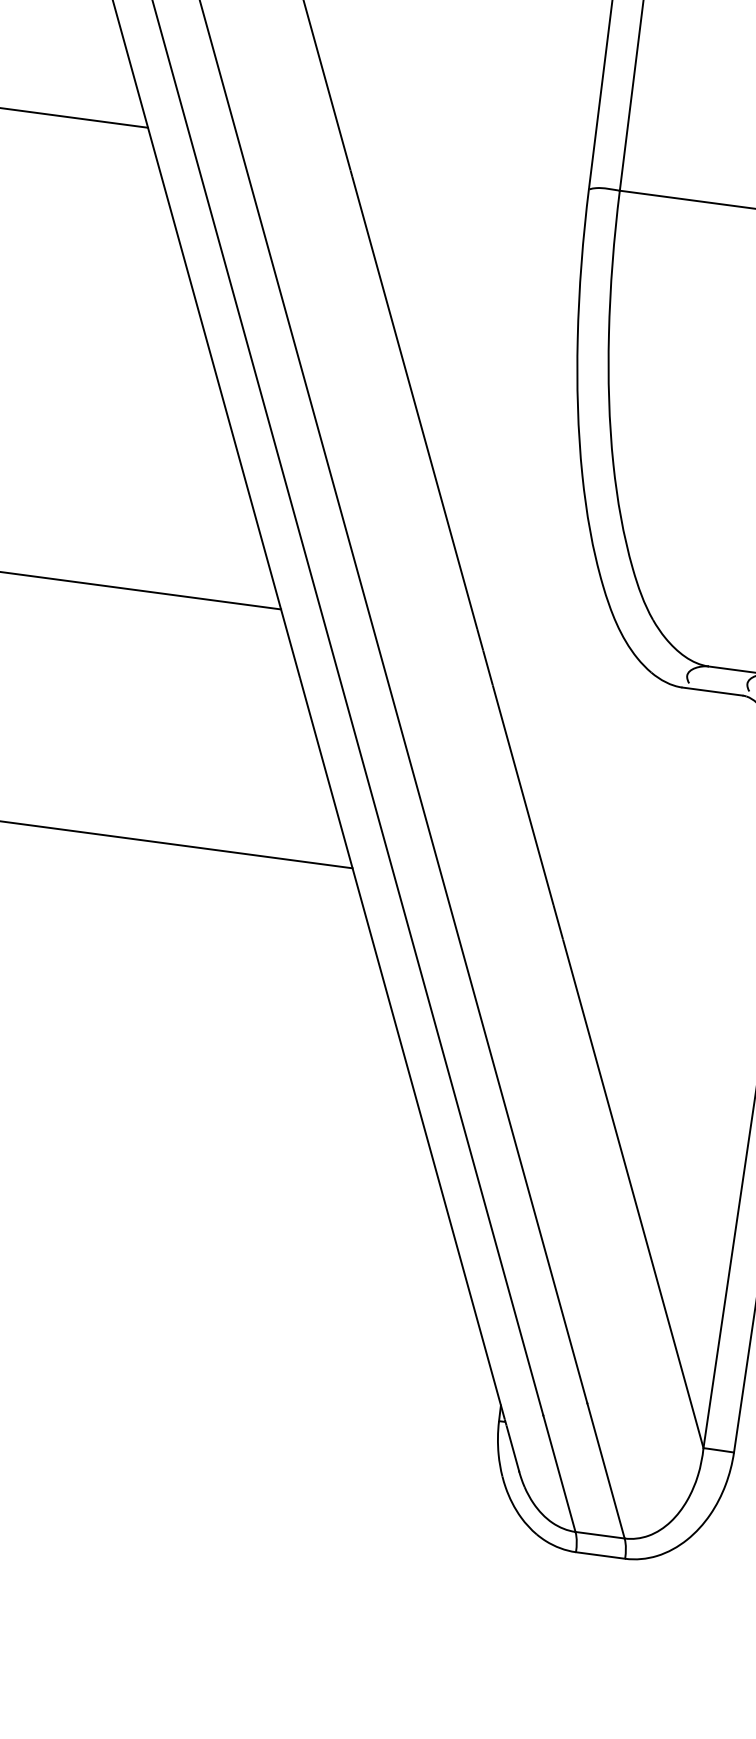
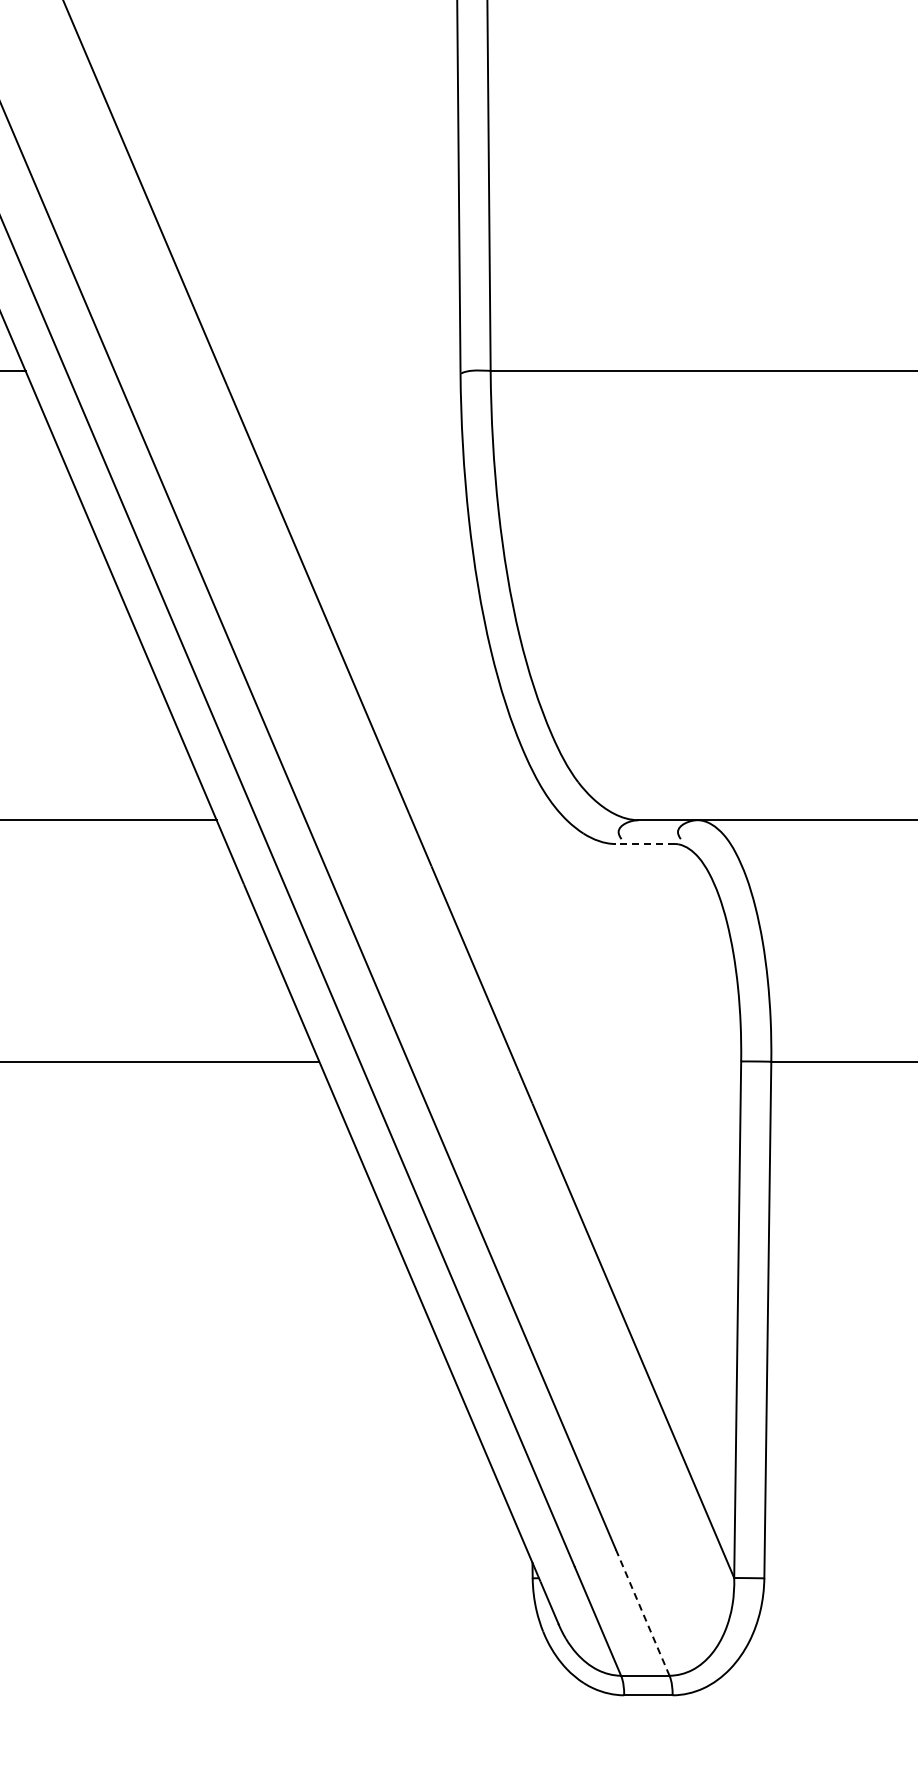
line: (712, 692) -> (645, 844), solid -> dashed
line: (605, 1470) -> (642, 1612), solid -> dashed

